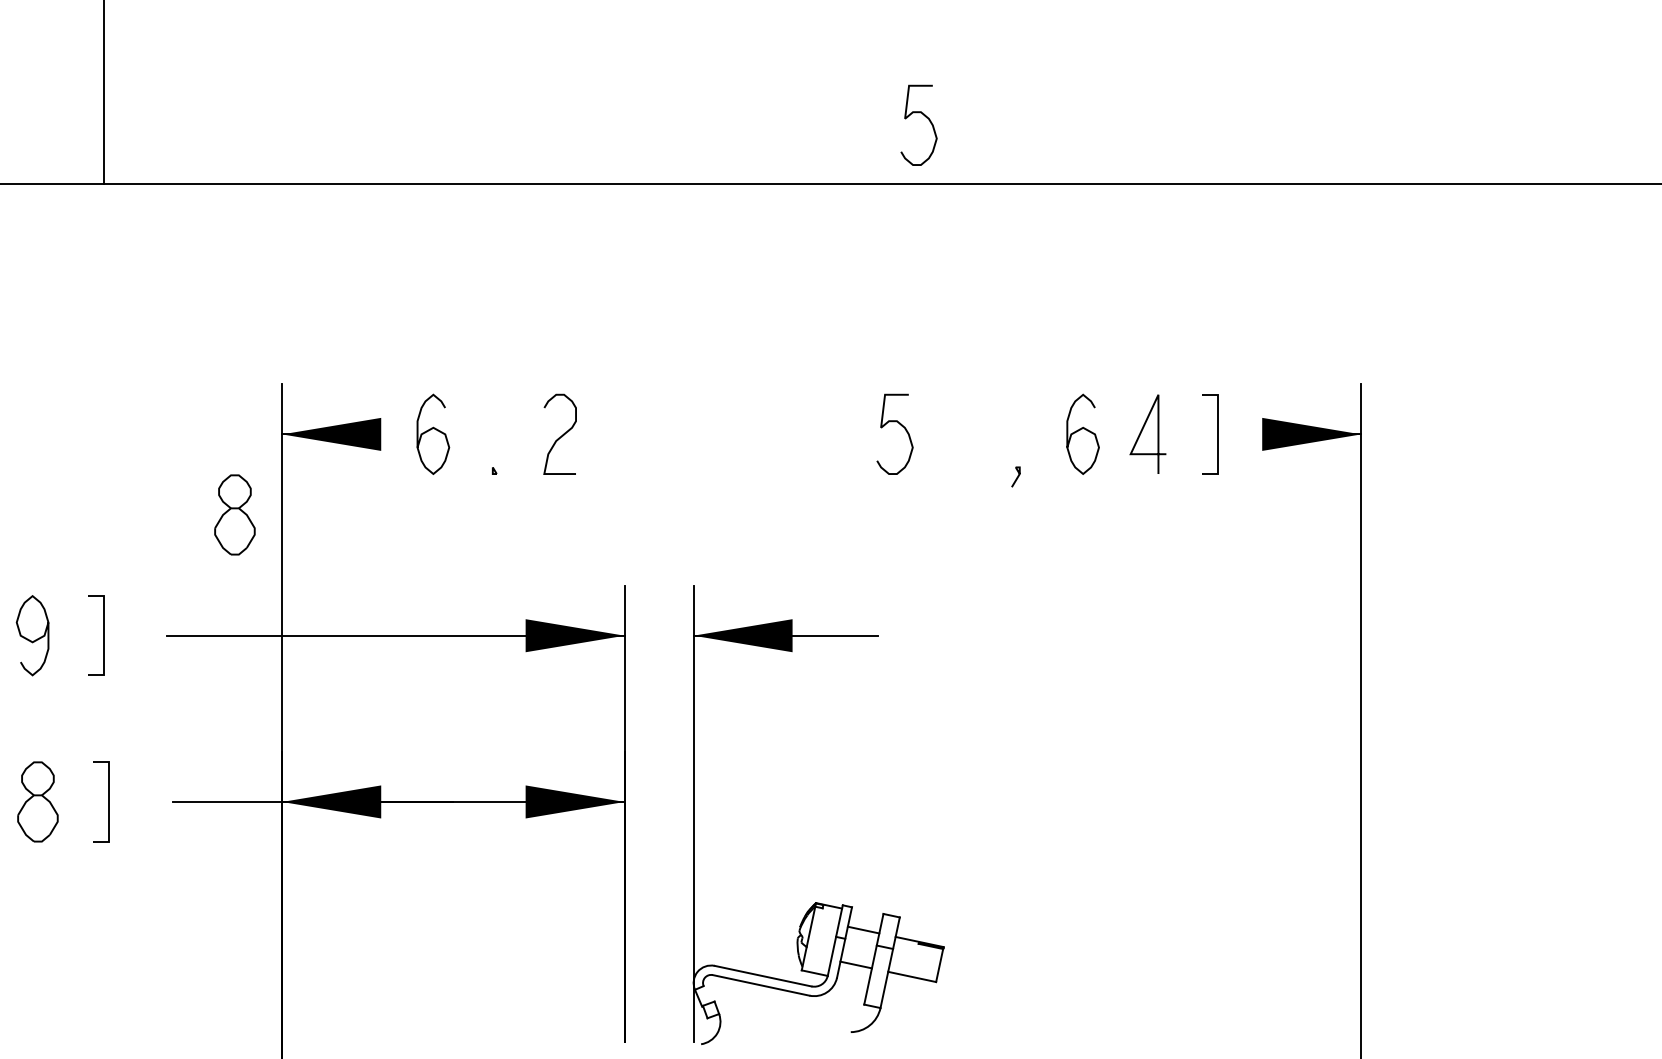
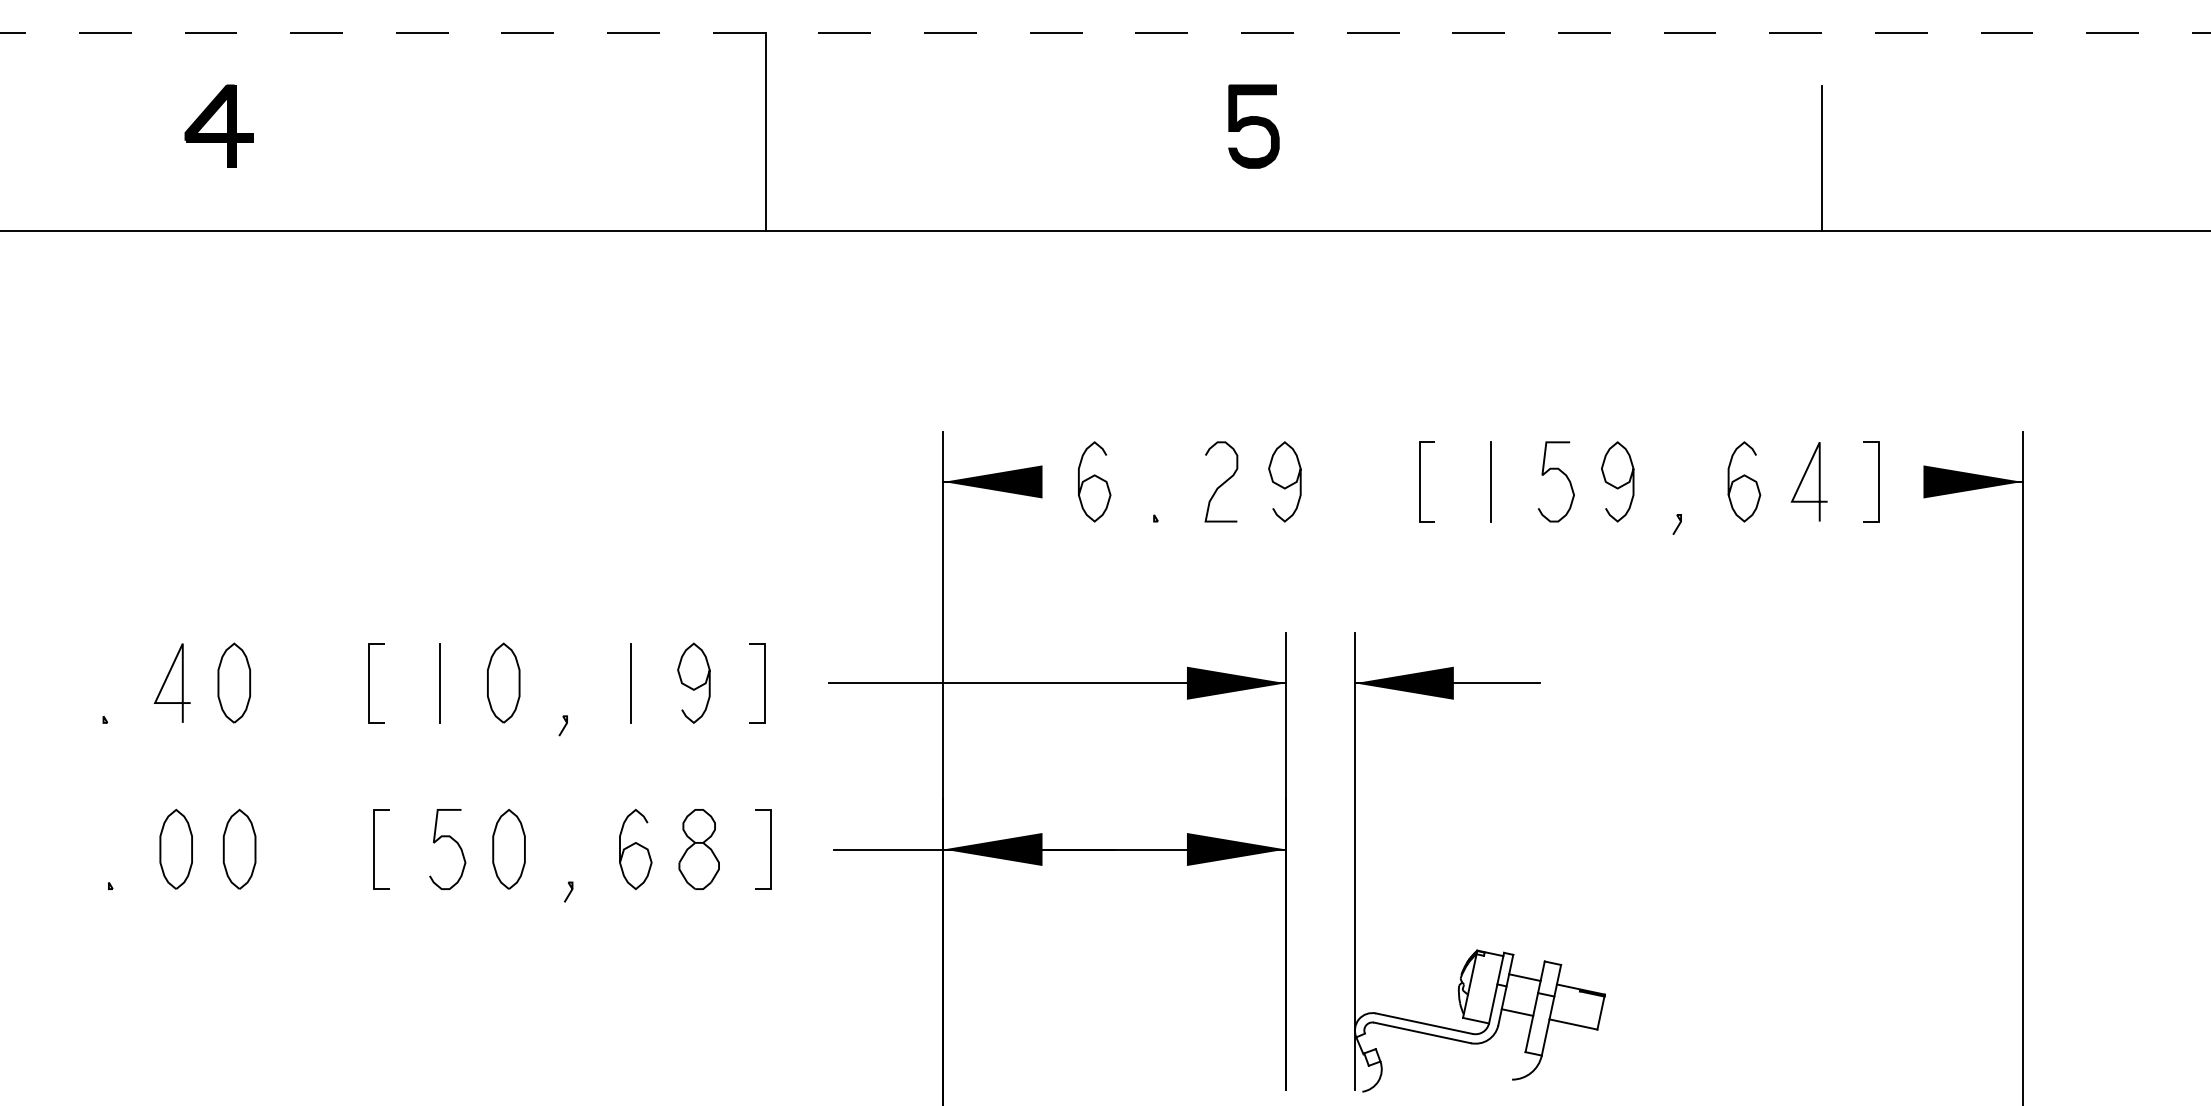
part: (592, 78) -> (1253, 126), added
line: (1161, 110) -> (1822, 158), added
curve: (926, 117) -> (1587, 165), removed
line: (759, 433) -> (1420, 481), added
line: (829, 433) -> (1490, 481), added
curve: (620, 437) -> (1281, 485), added
curve: (953, 437) -> (1614, 485), added
part: (234, 514) -> (895, 562), removed

